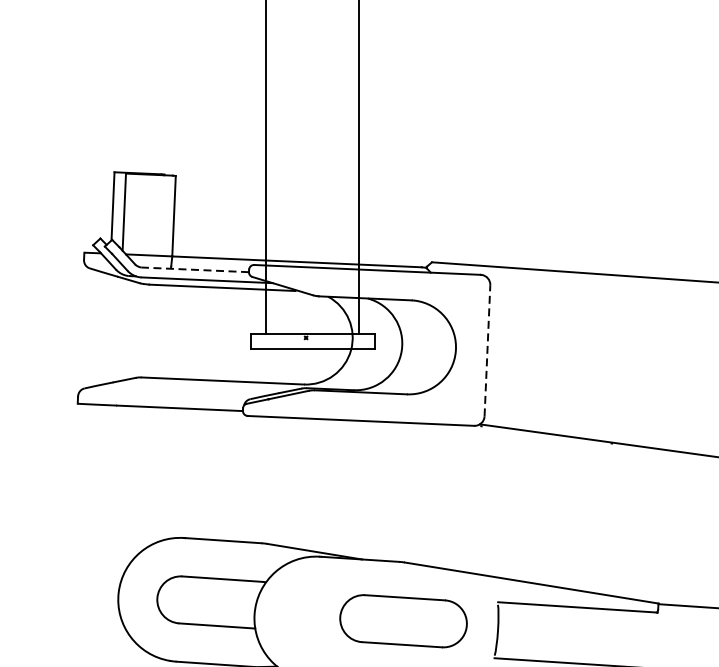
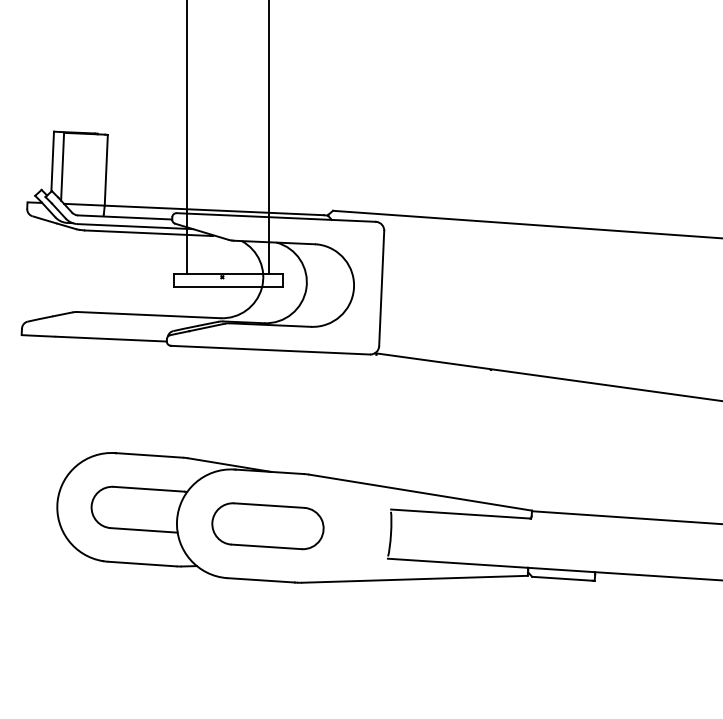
line: (194, 269) -> (124, 217), dashed -> solid
line: (487, 350) -> (381, 288), dashed -> solid
part: (403, 621) -> (267, 526), moved

